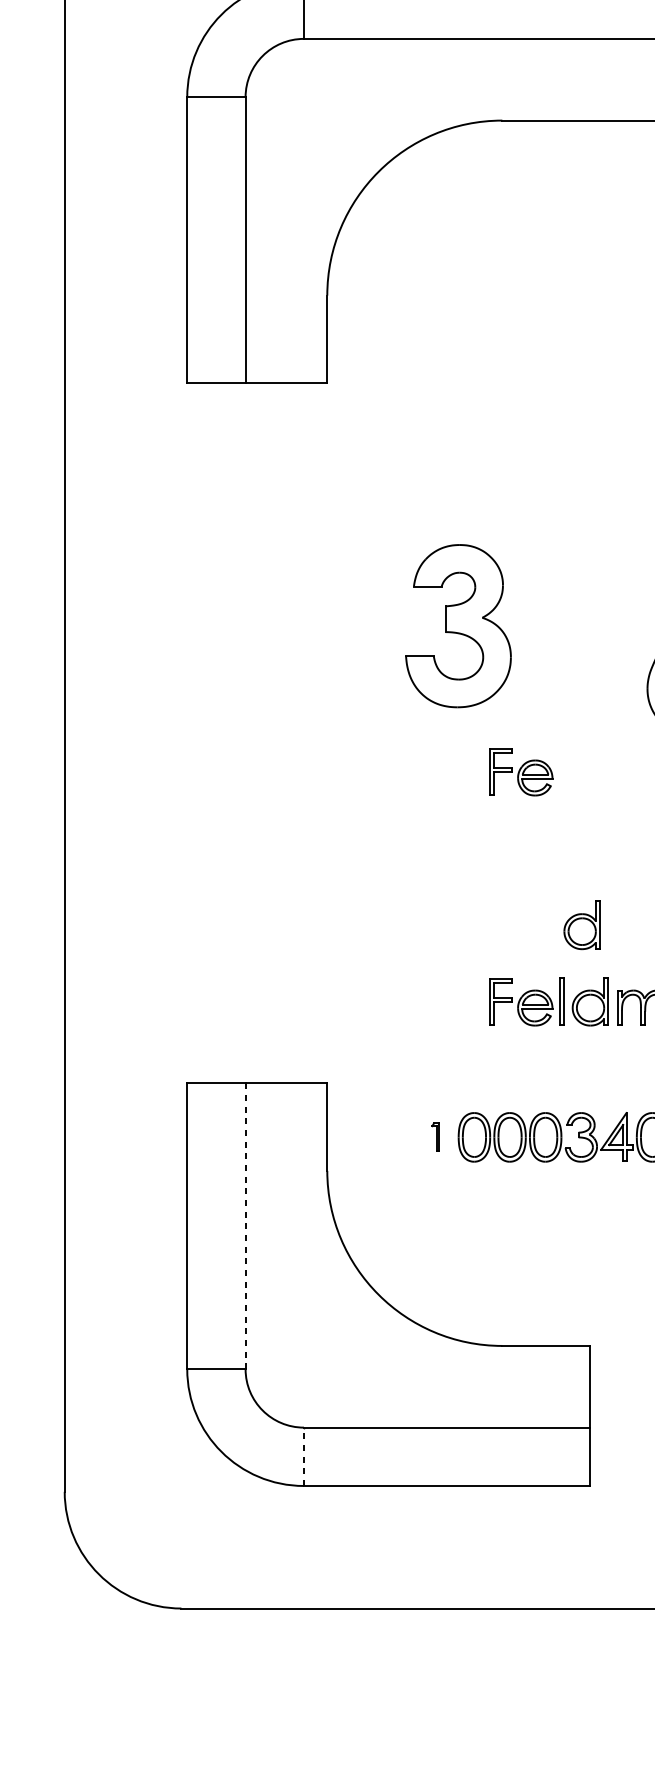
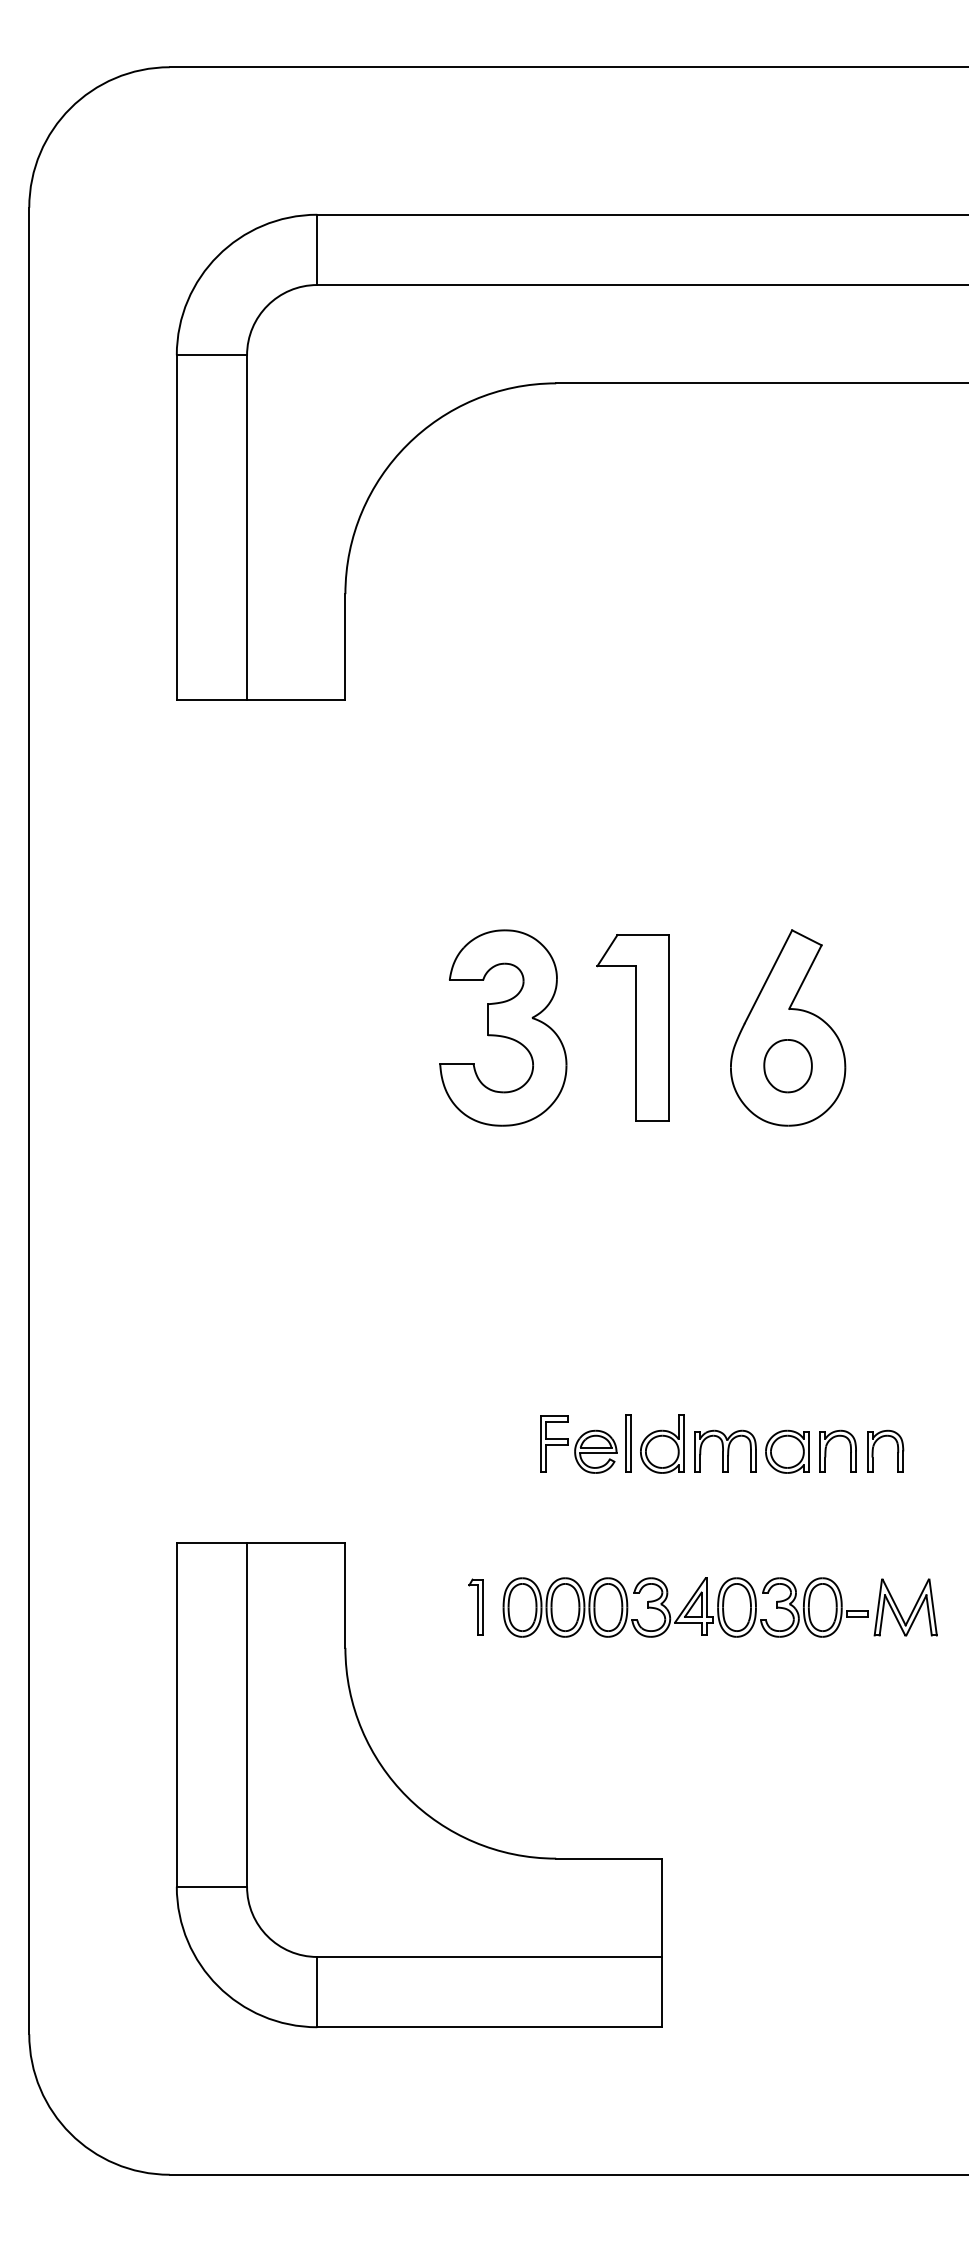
part: (458, 625) -> (503, 1027), moved
part: (565, 655) -> (632, 1027), added
part: (520, 771) -> (578, 1167), removed
part: (582, 924) -> (652, 1351), removed
part: (435, 1136) -> (475, 1606), size x1.67
line: (245, 1227) -> (247, 1715), dashed -> solid
line: (304, 1456) -> (317, 1991), dashed -> solid

